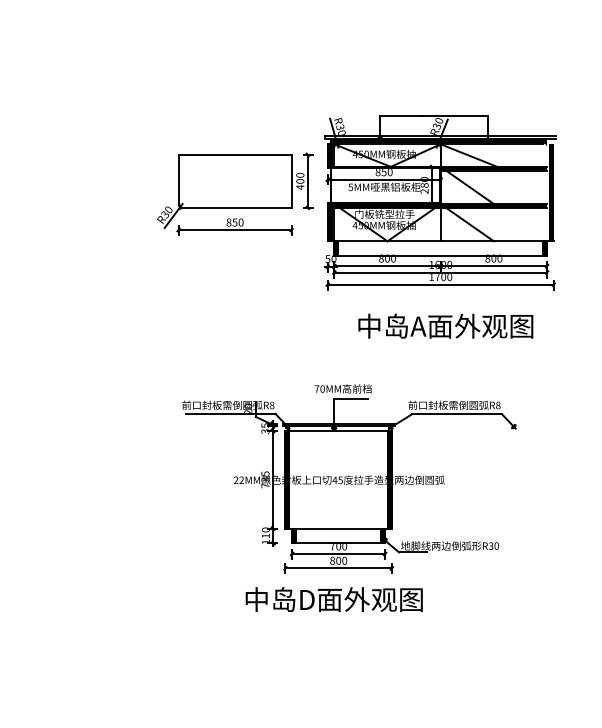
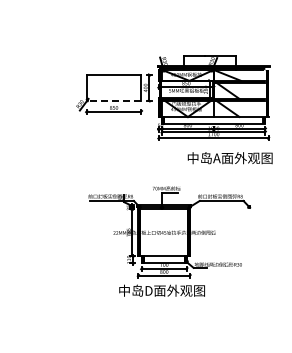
line: (236, 207) -> (114, 100), solid -> dashed
text: (444, 326) -> (229, 158), moved

